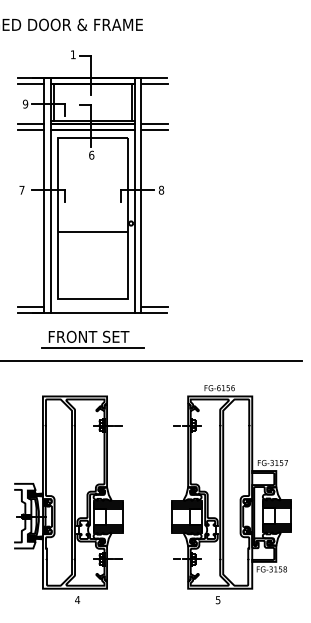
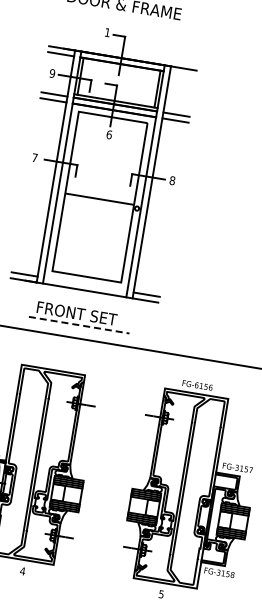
line: (154, 83) -> (183, 74), removed
line: (92, 232) -> (99, 199), moved
line: (93, 348) -> (79, 325), solid -> dashed

